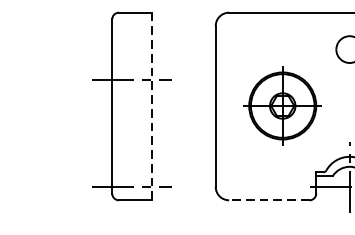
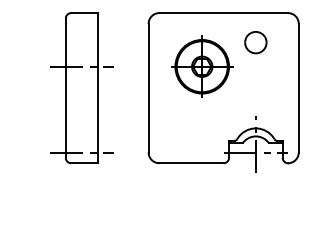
part: (283, 105) -> (202, 66), moved
line: (151, 106) -> (97, 88), dashed -> solid
line: (269, 200) -> (191, 163), dashed -> solid

